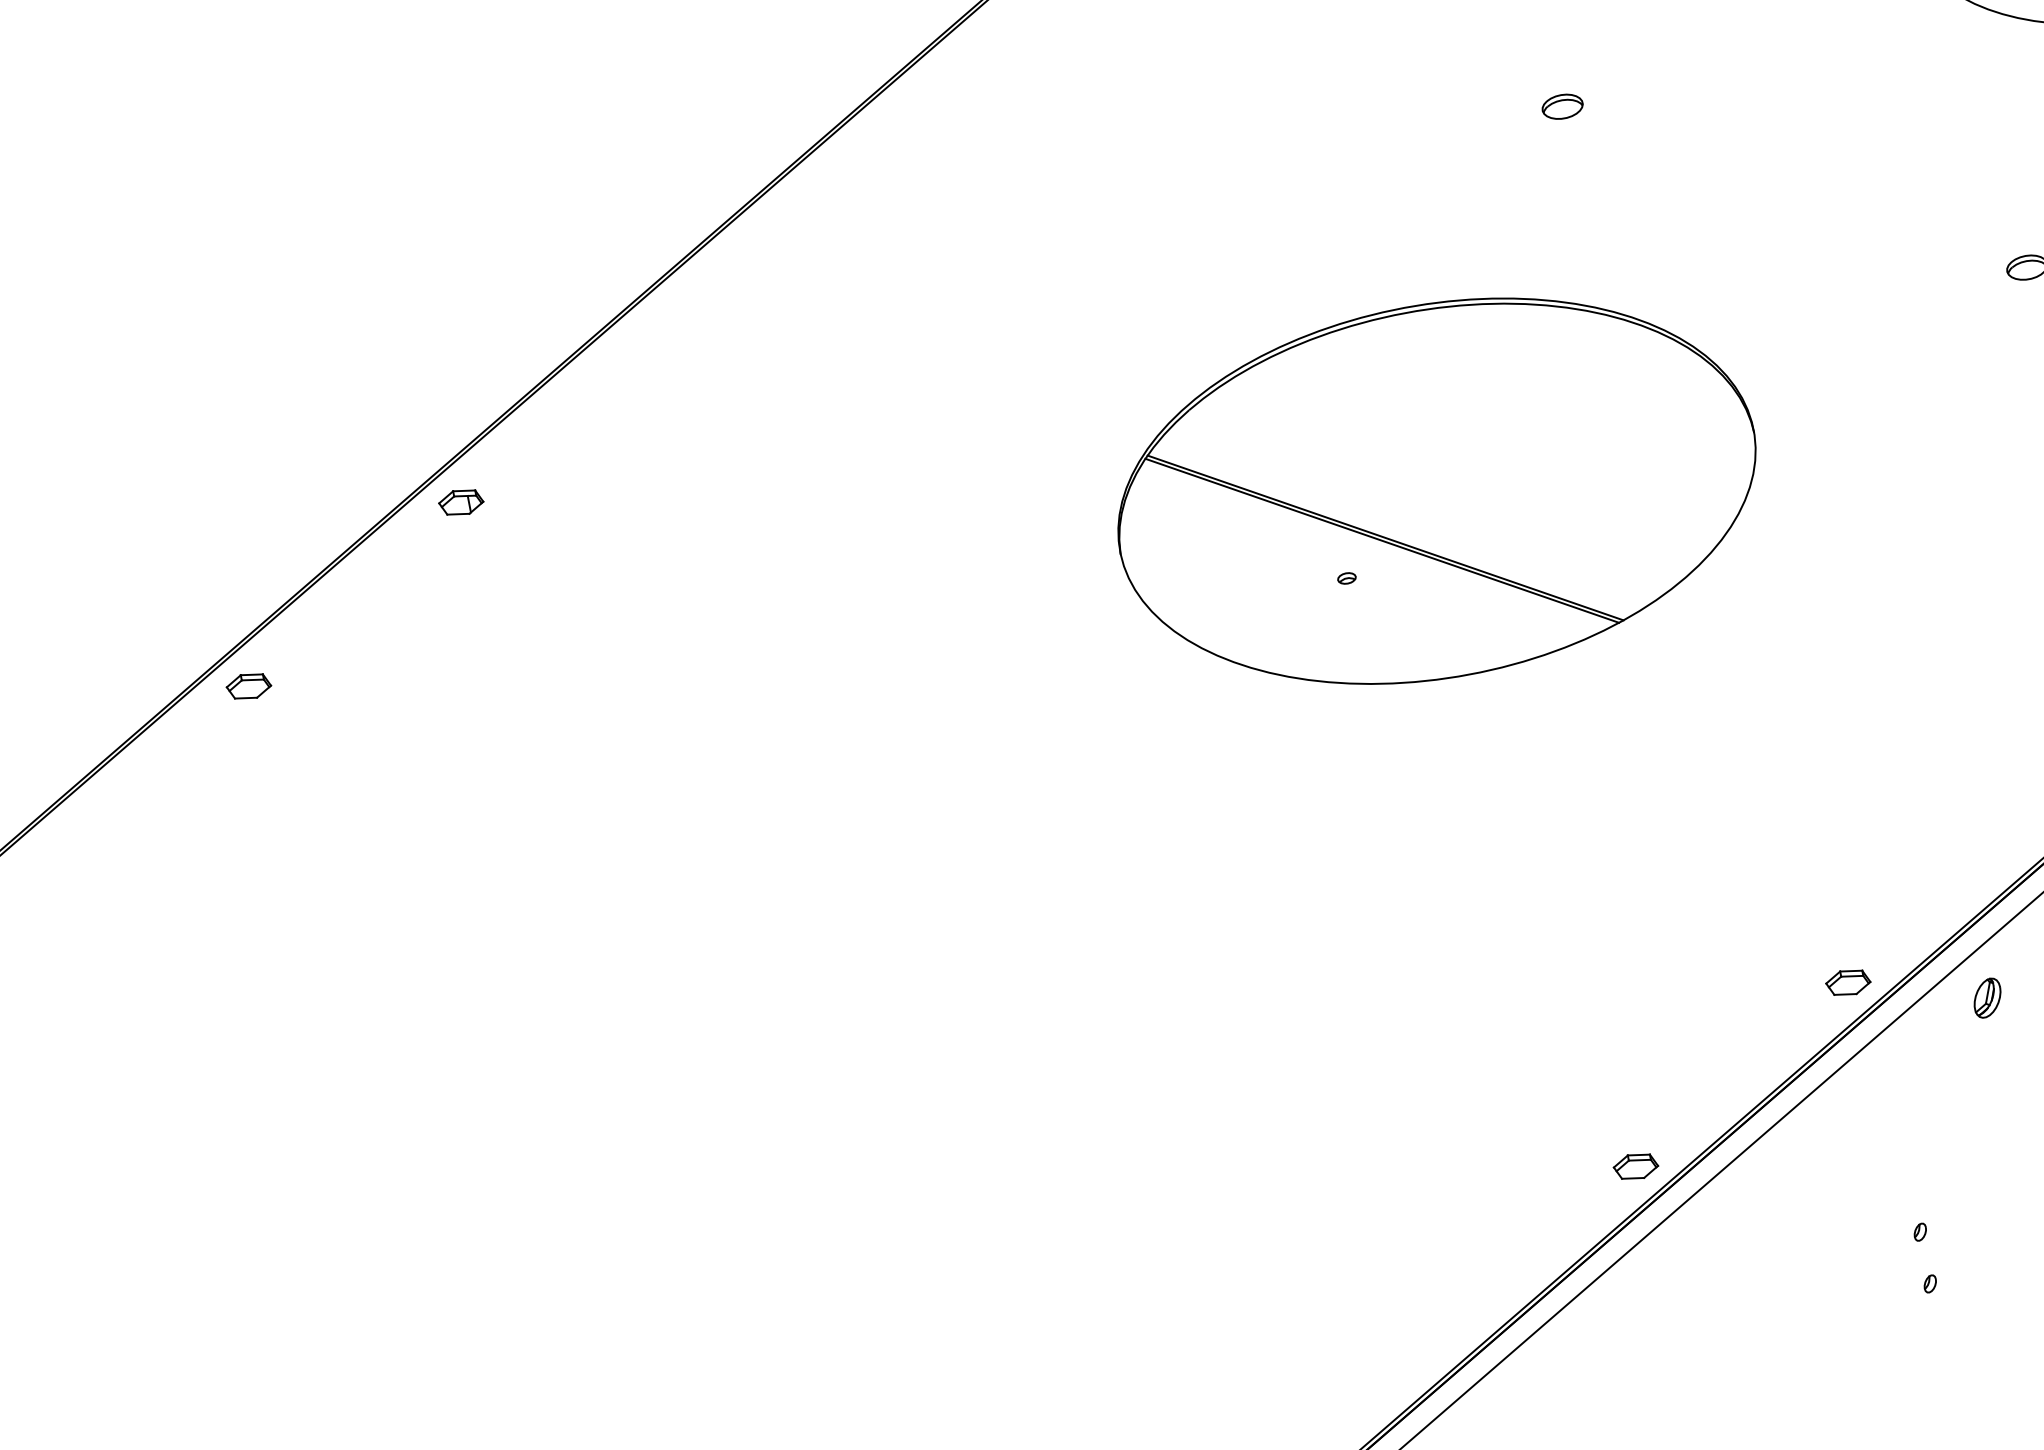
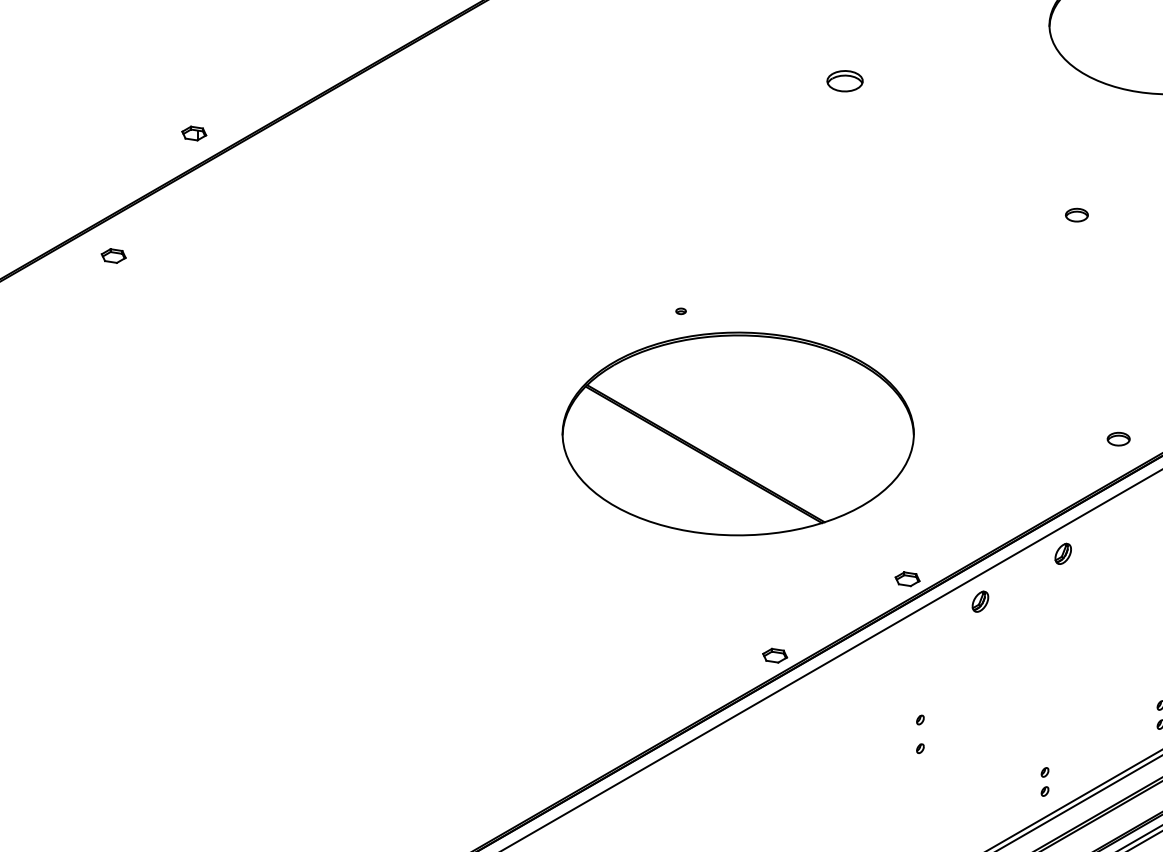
part: (1561, 107) -> (844, 81), size x1.6
part: (1435, 490) -> (737, 433), moved
part: (461, 502) -> (194, 133), moved
part: (248, 685) -> (113, 255), moved

